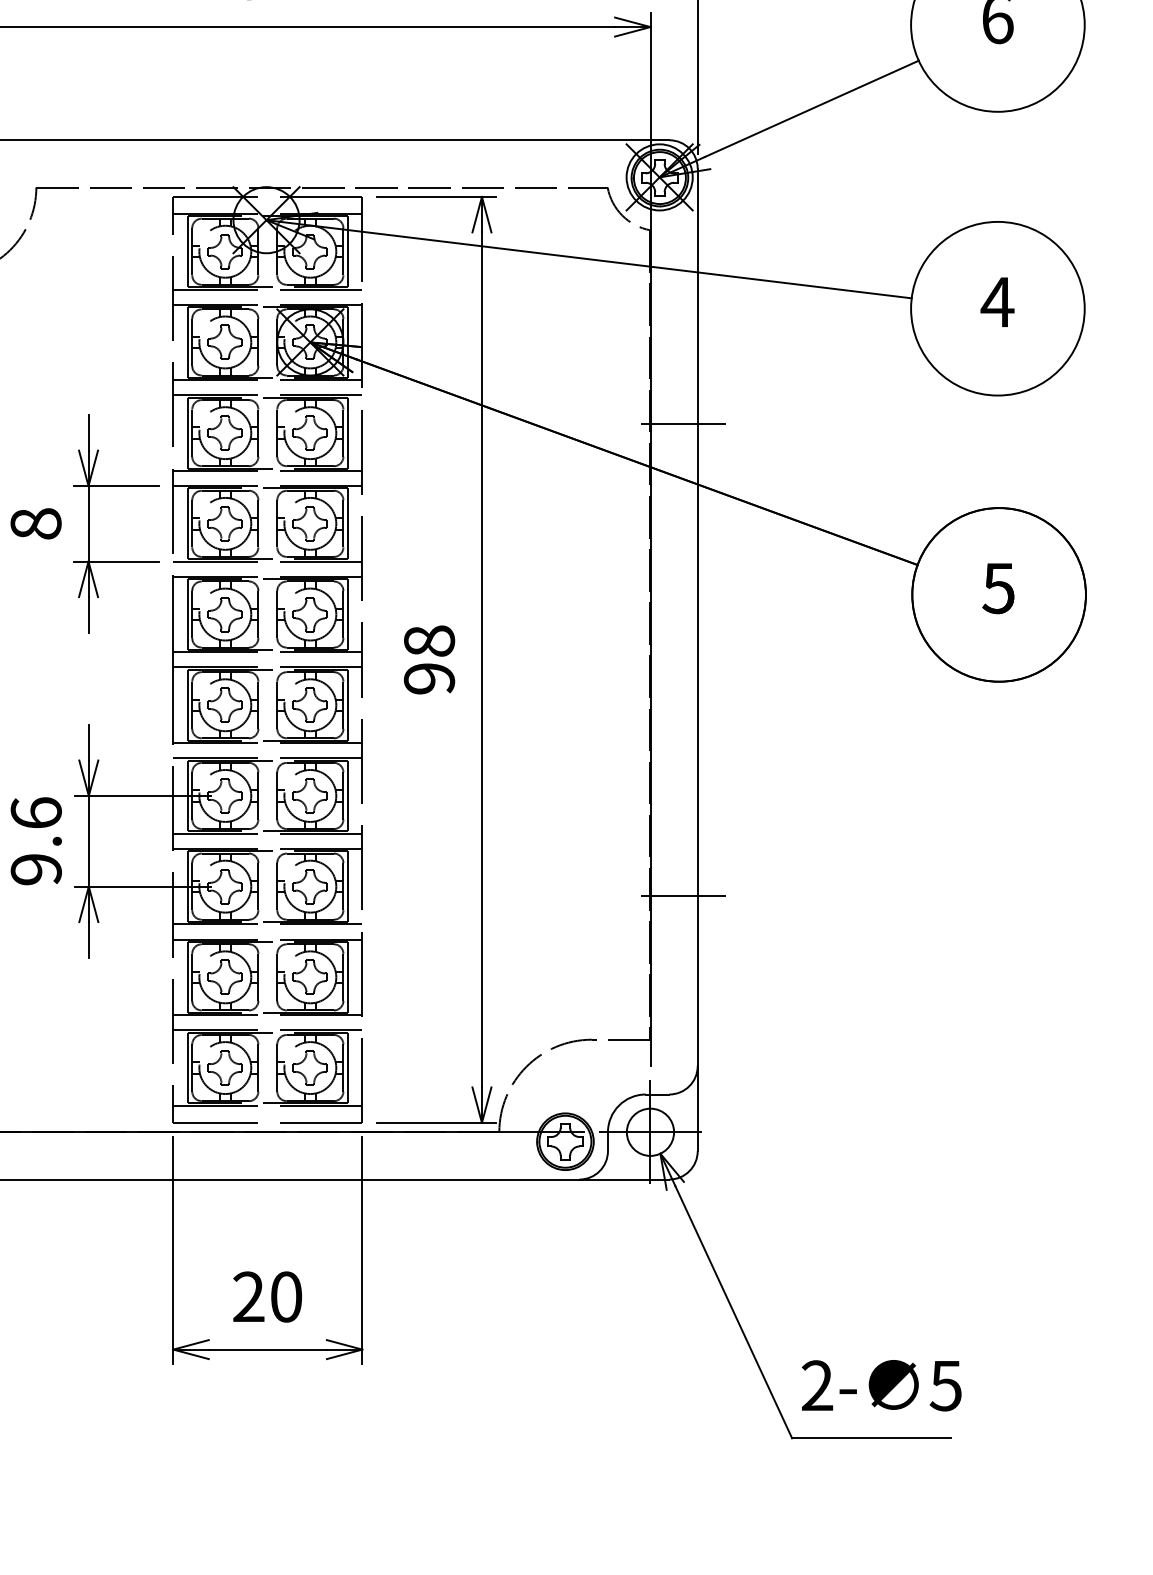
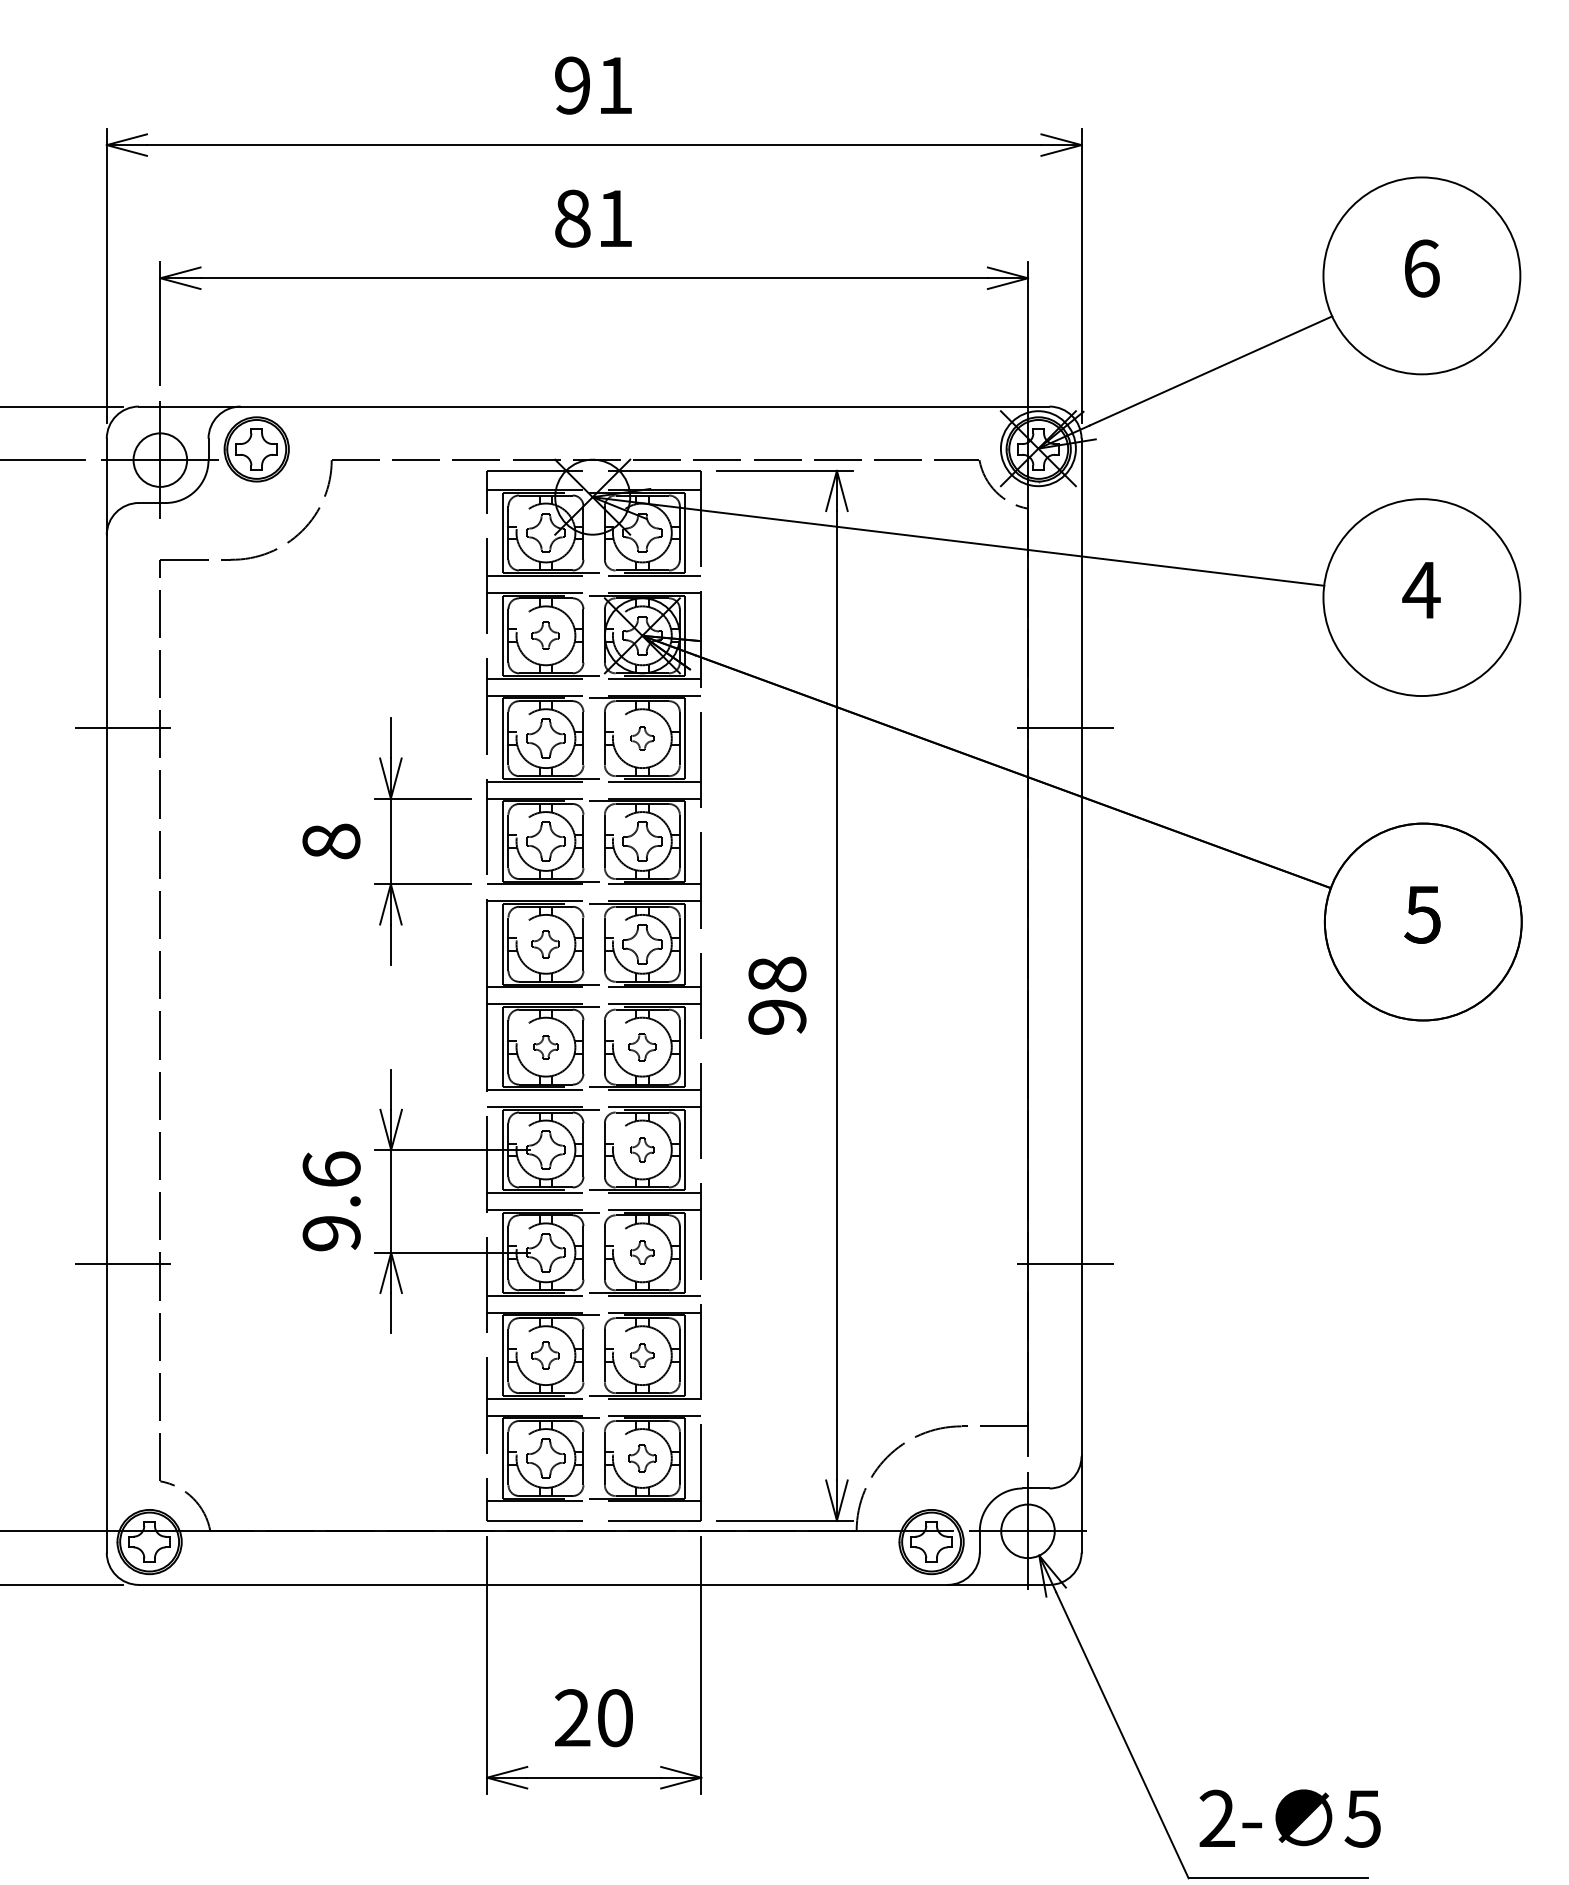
part: (224, 342) -> (545, 635), size x0.7
part: (310, 433) -> (642, 738), size x0.6
part: (224, 614) -> (545, 944), size x0.7
part: (224, 704) -> (545, 1046), size x0.6
part: (310, 704) -> (642, 1046), size x0.7
part: (310, 795) -> (642, 1149), size x0.6
part: (310, 886) -> (642, 1252), size x0.6
part: (224, 977) -> (545, 1355), size x0.7
part: (310, 977) -> (642, 1355), size x0.6
part: (310, 1068) -> (642, 1458), size x0.7

